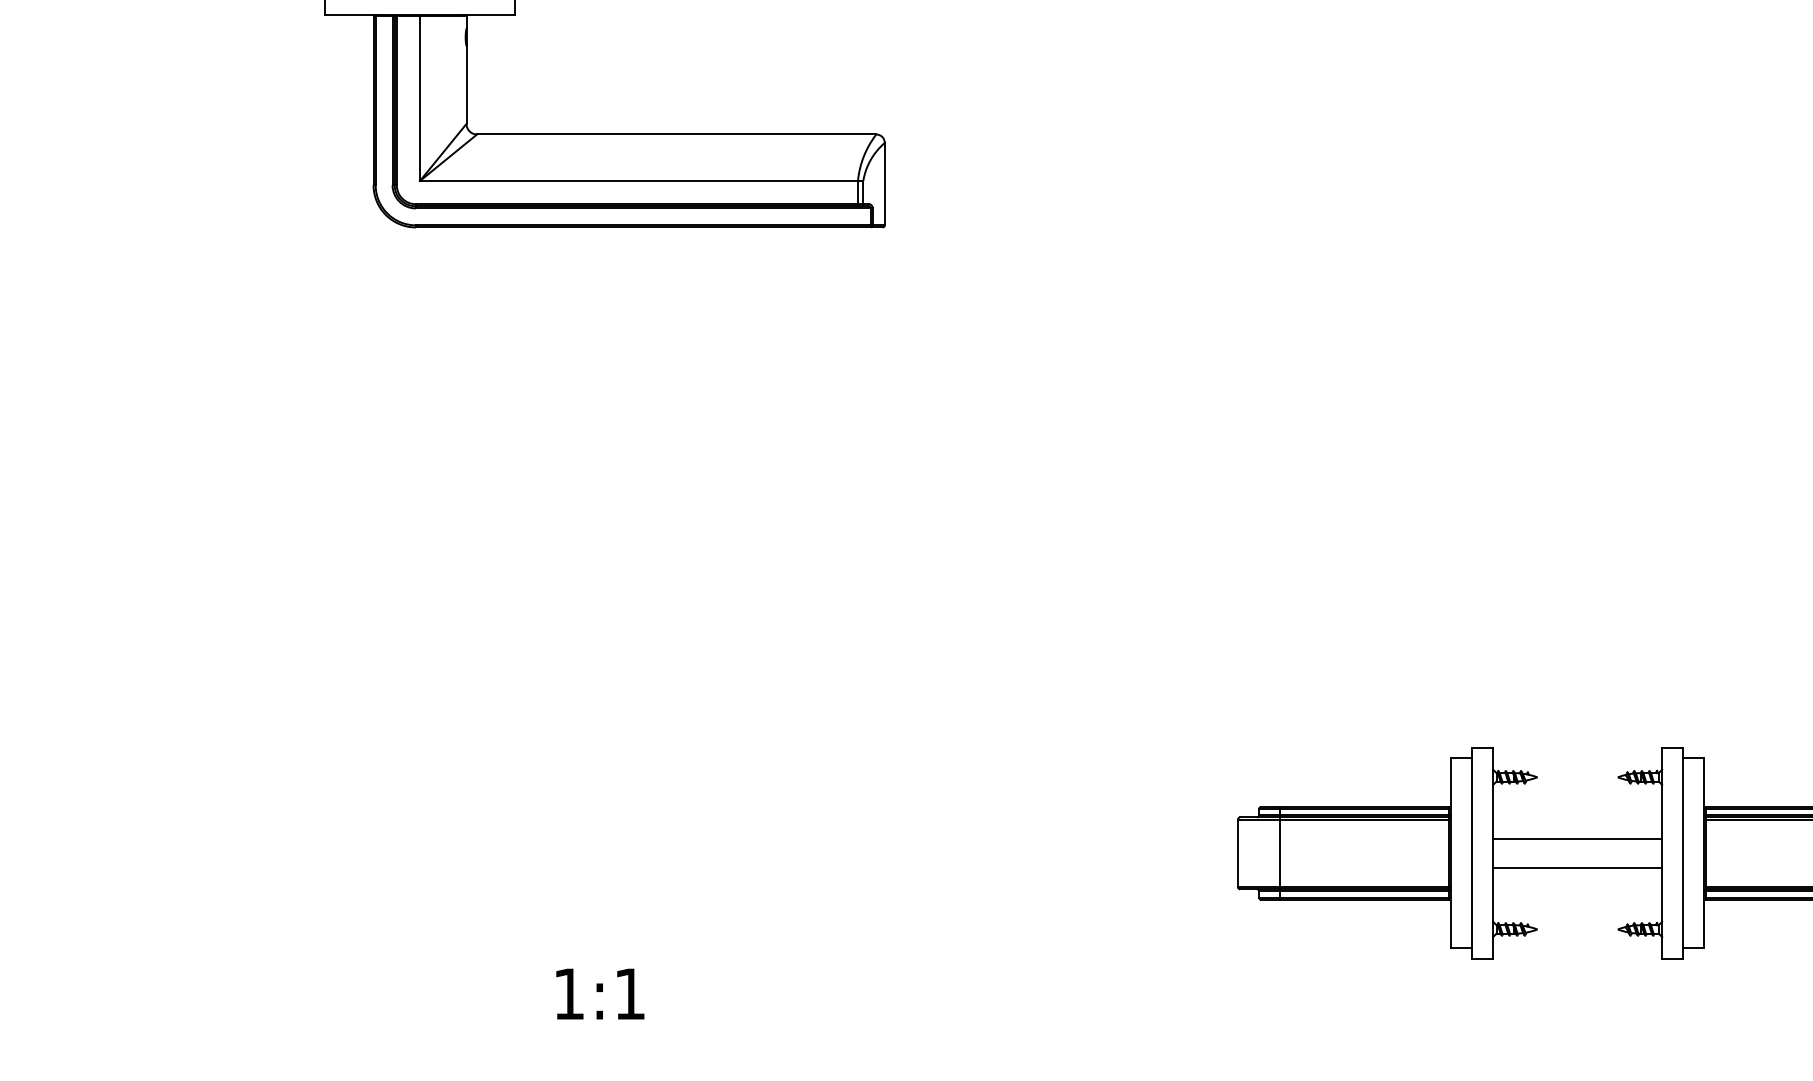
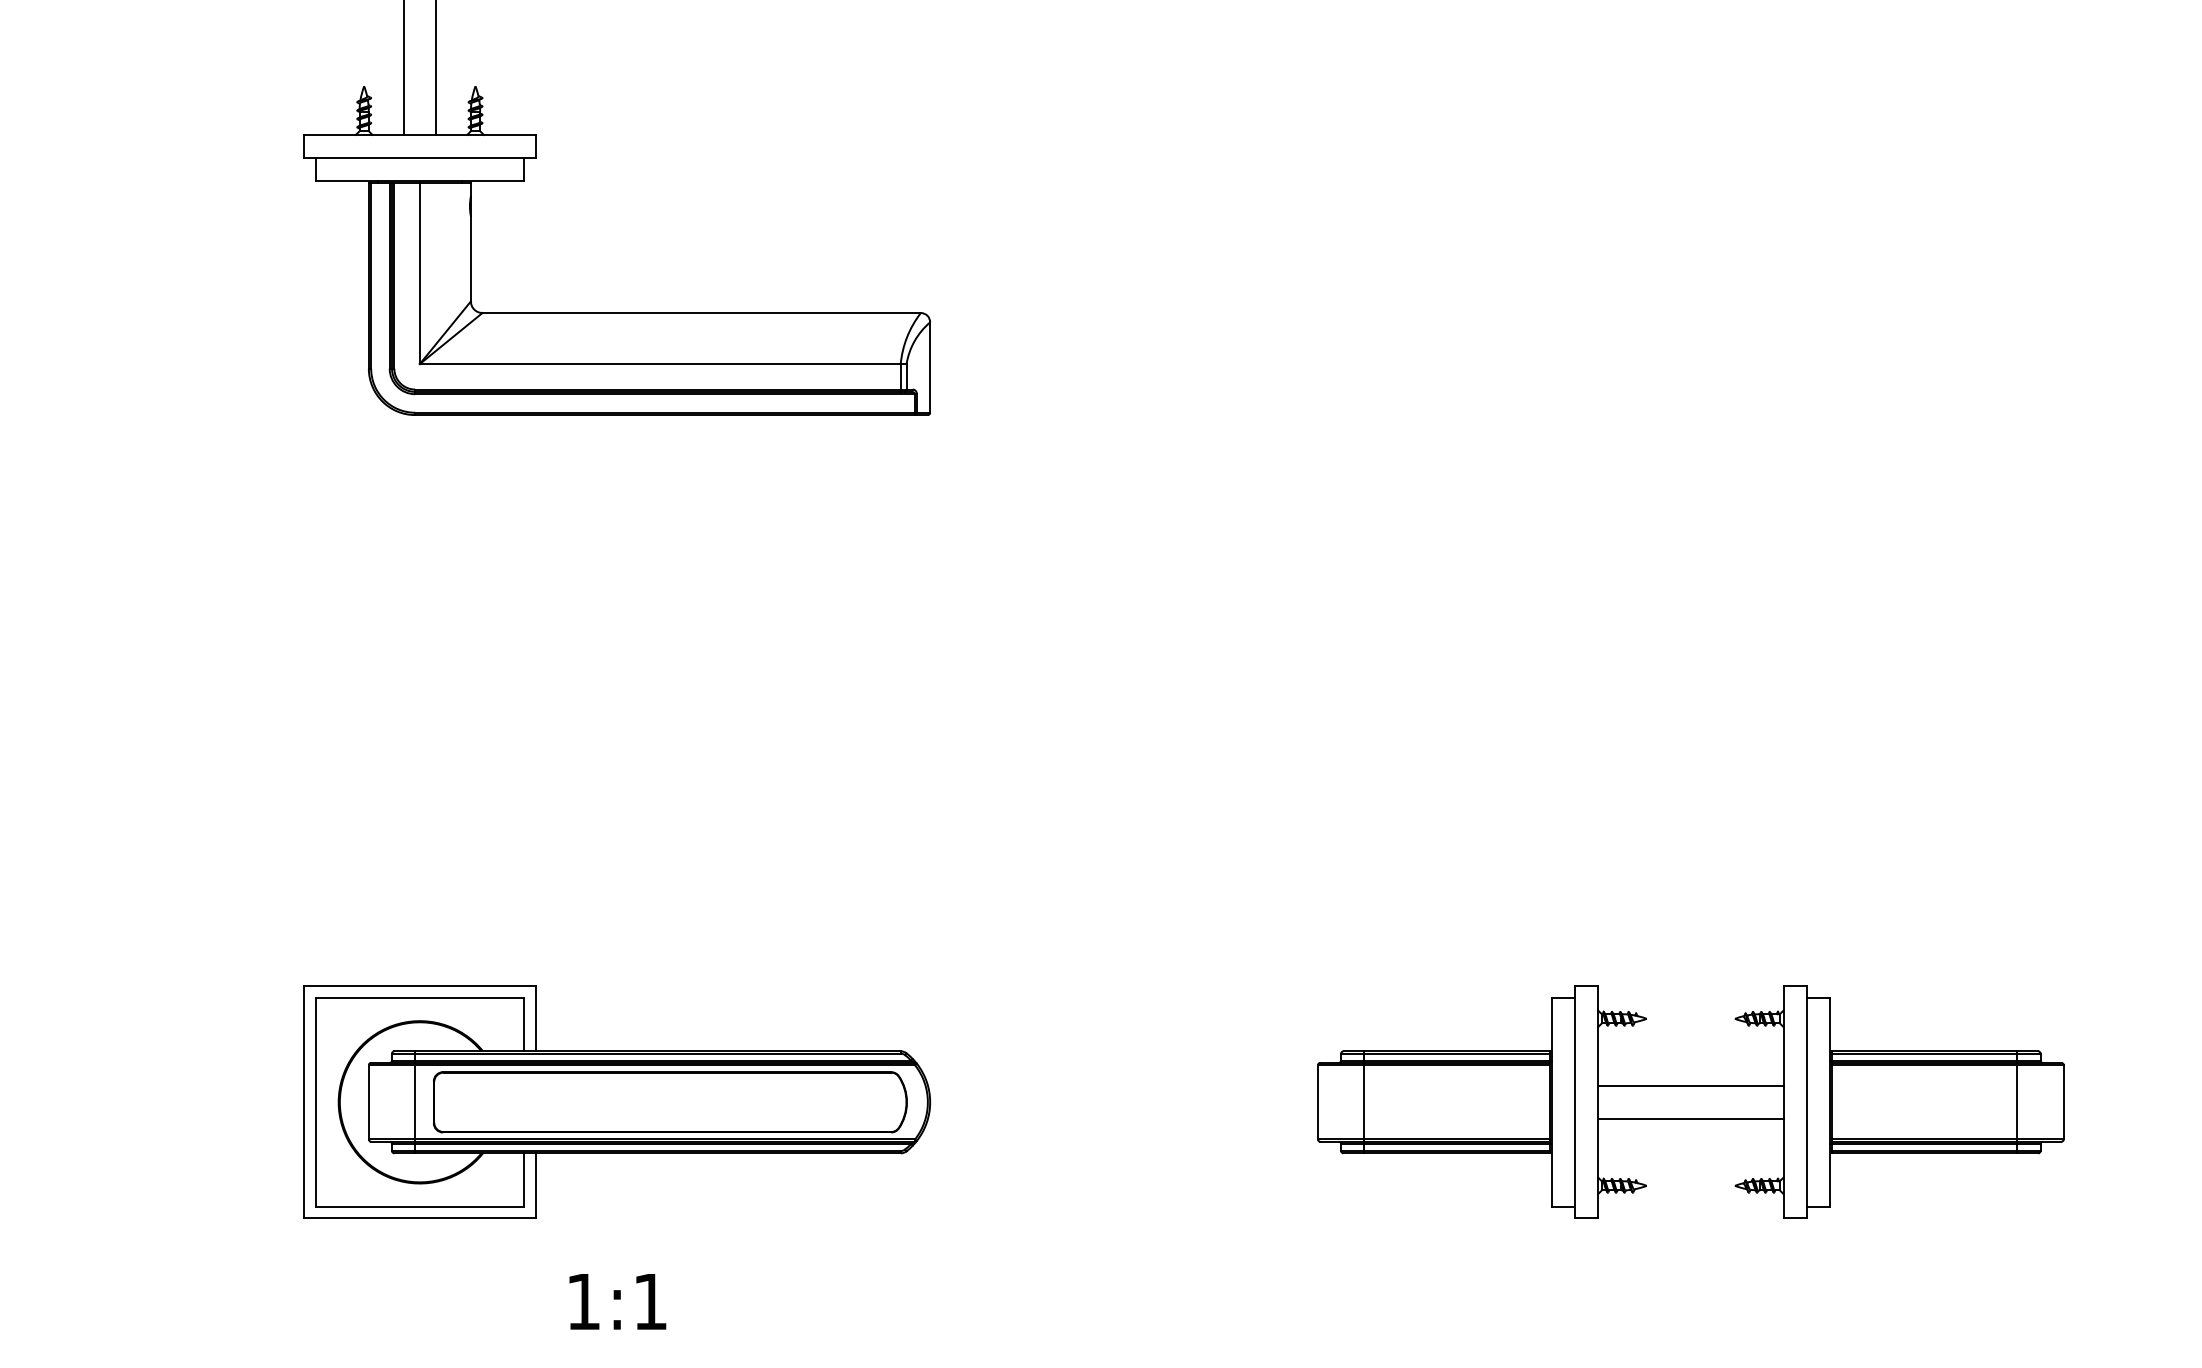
part: (600, 852) -> (617, 1101), added
text: (600, 993) -> (617, 1301), moved

